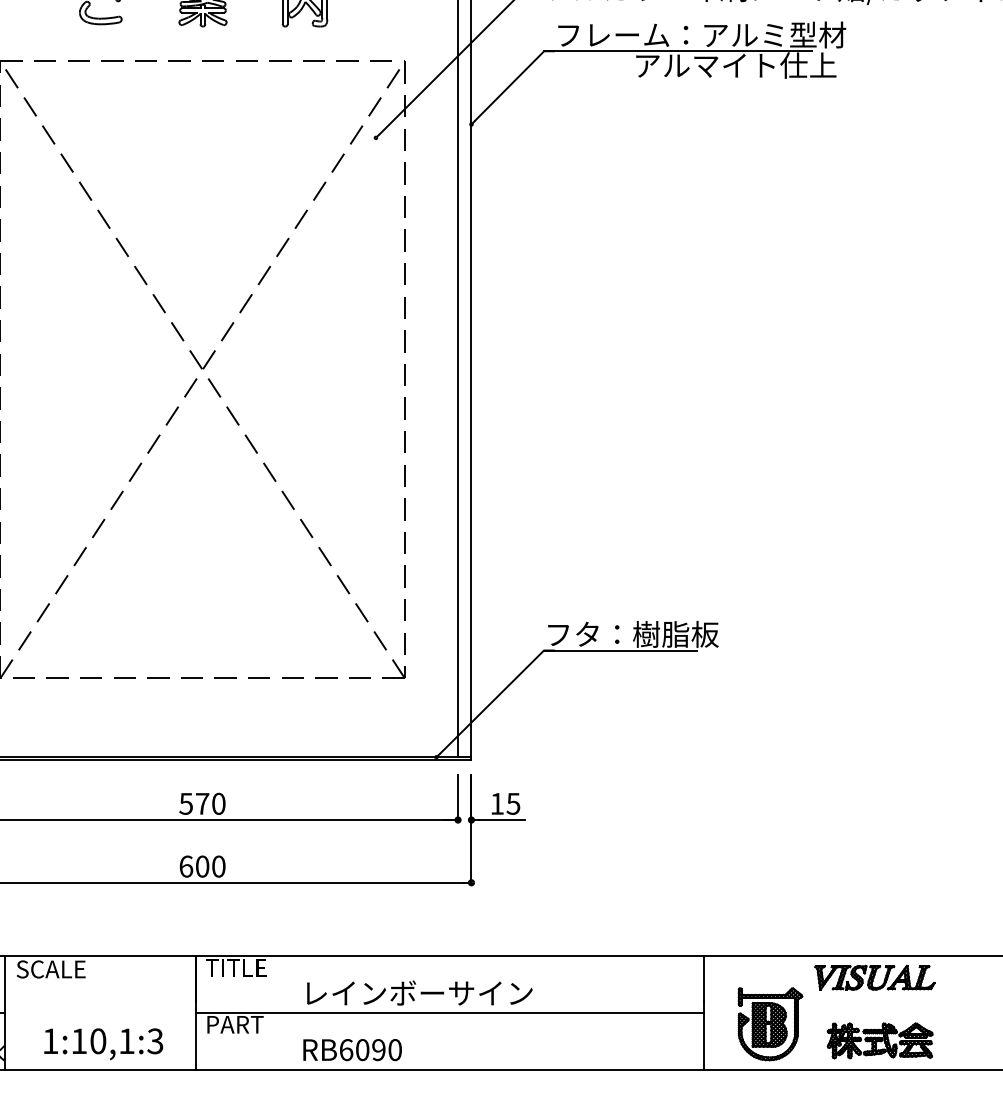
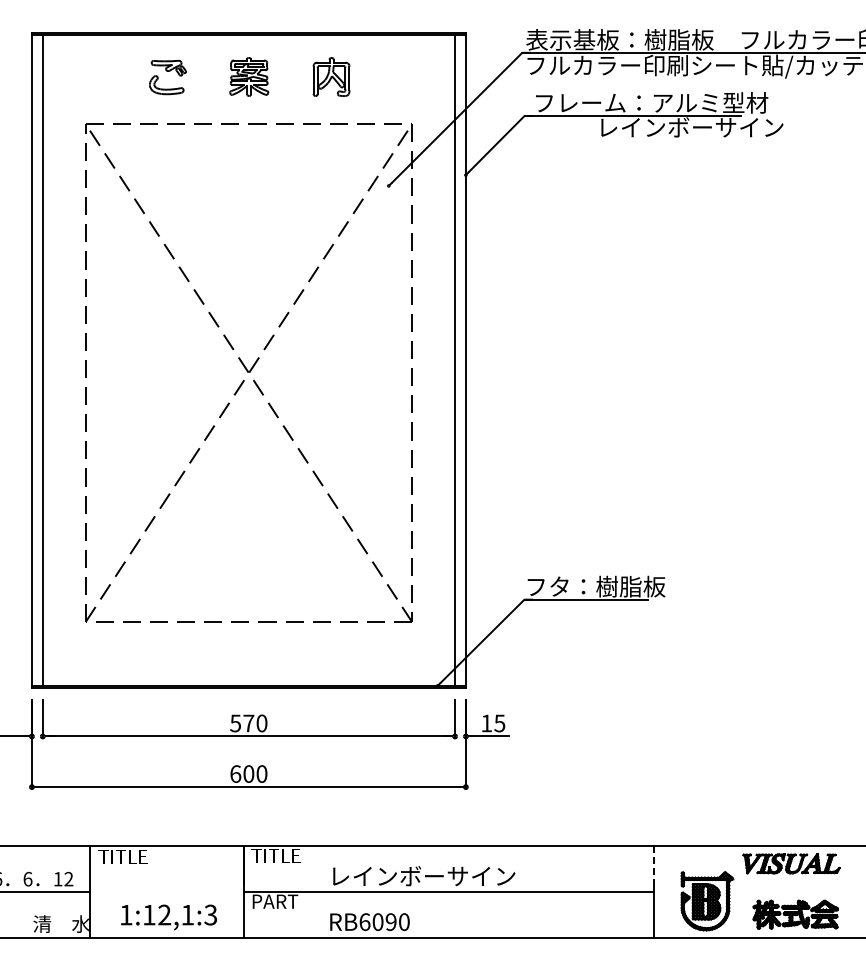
text: (749, 65) -> (690, 127), アルマイト仕上 -> レインボーサイン
text: (50, 968) -> (126, 856), SCALE -> TITLE
line: (703, 979) -> (653, 865), solid -> dashed
text: (98, 1040) -> (164, 914), 1:10,1:3 -> 1:12,1:3

